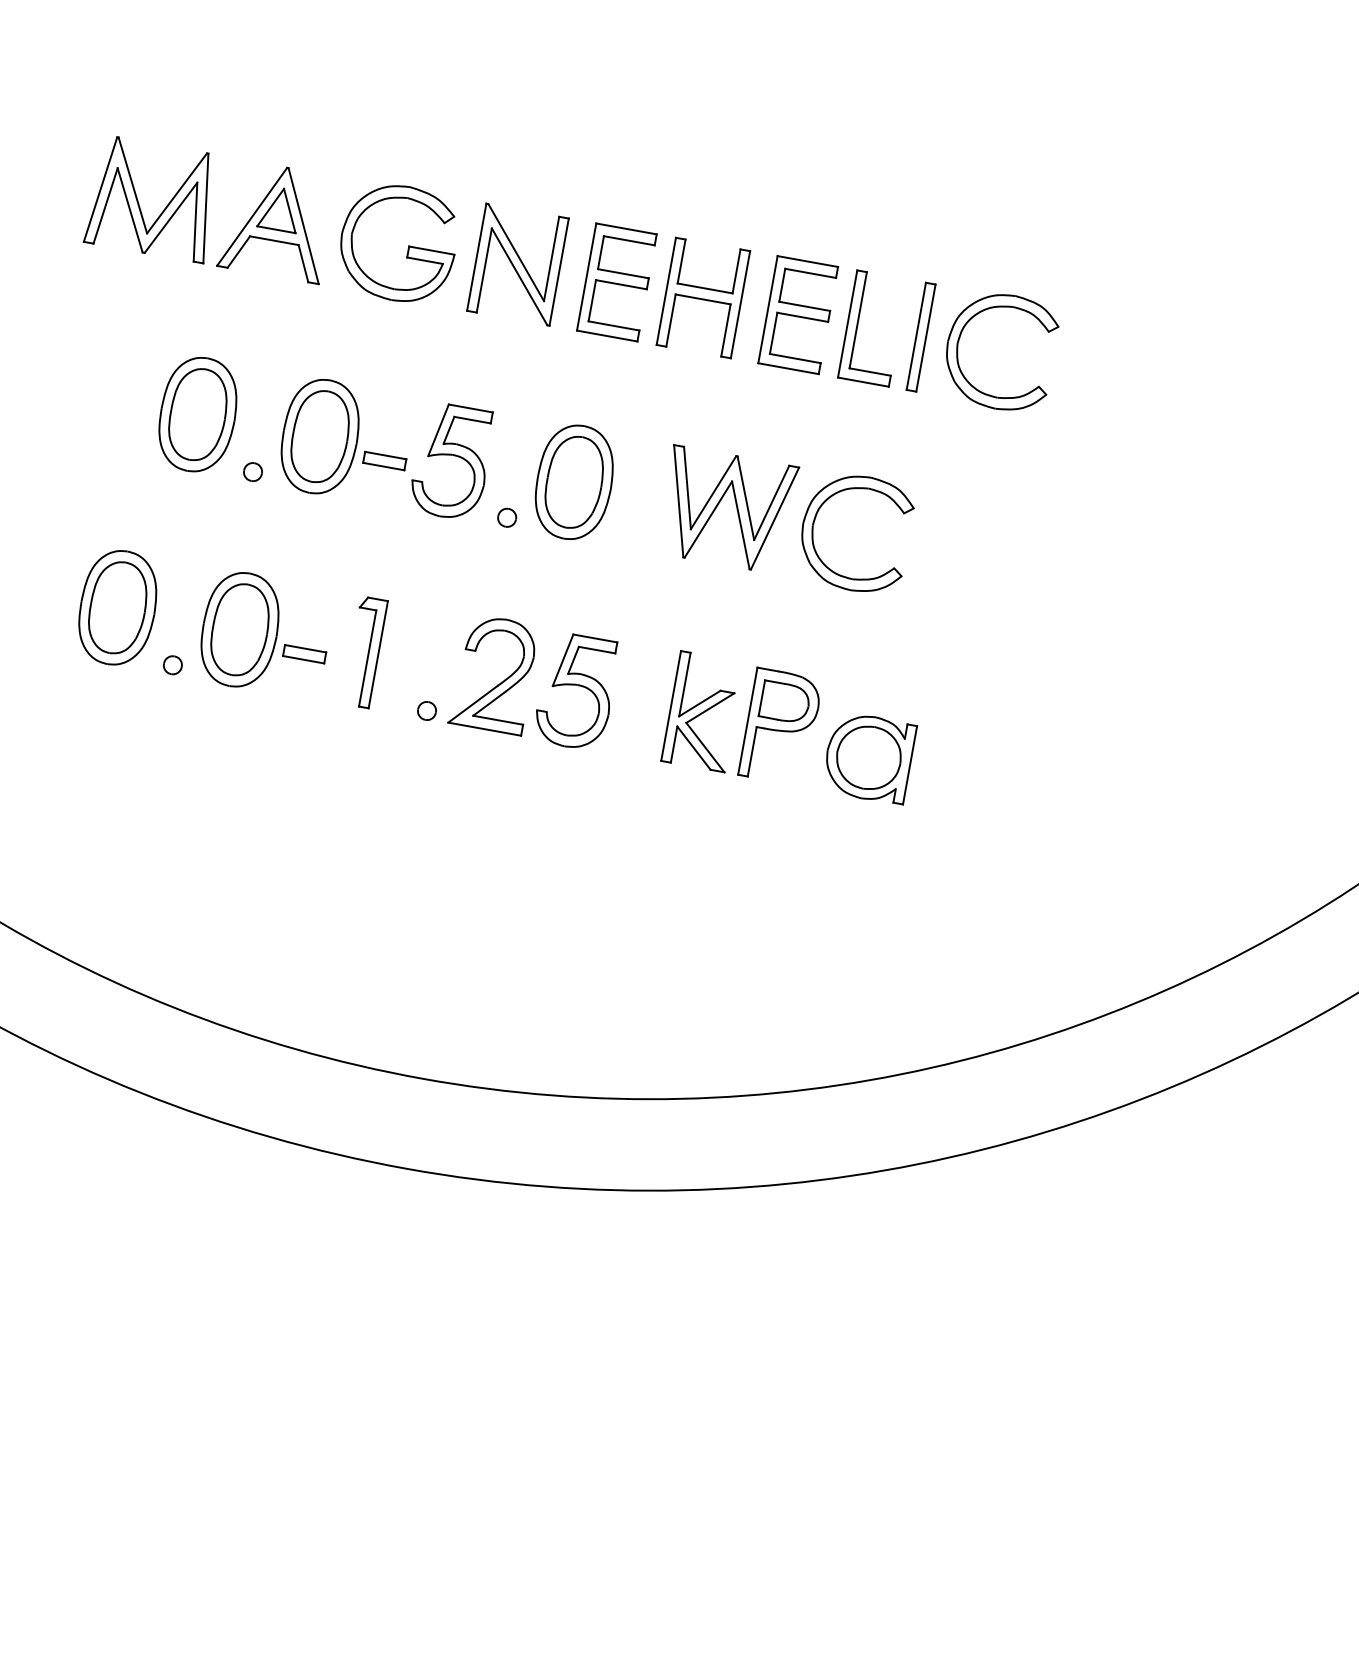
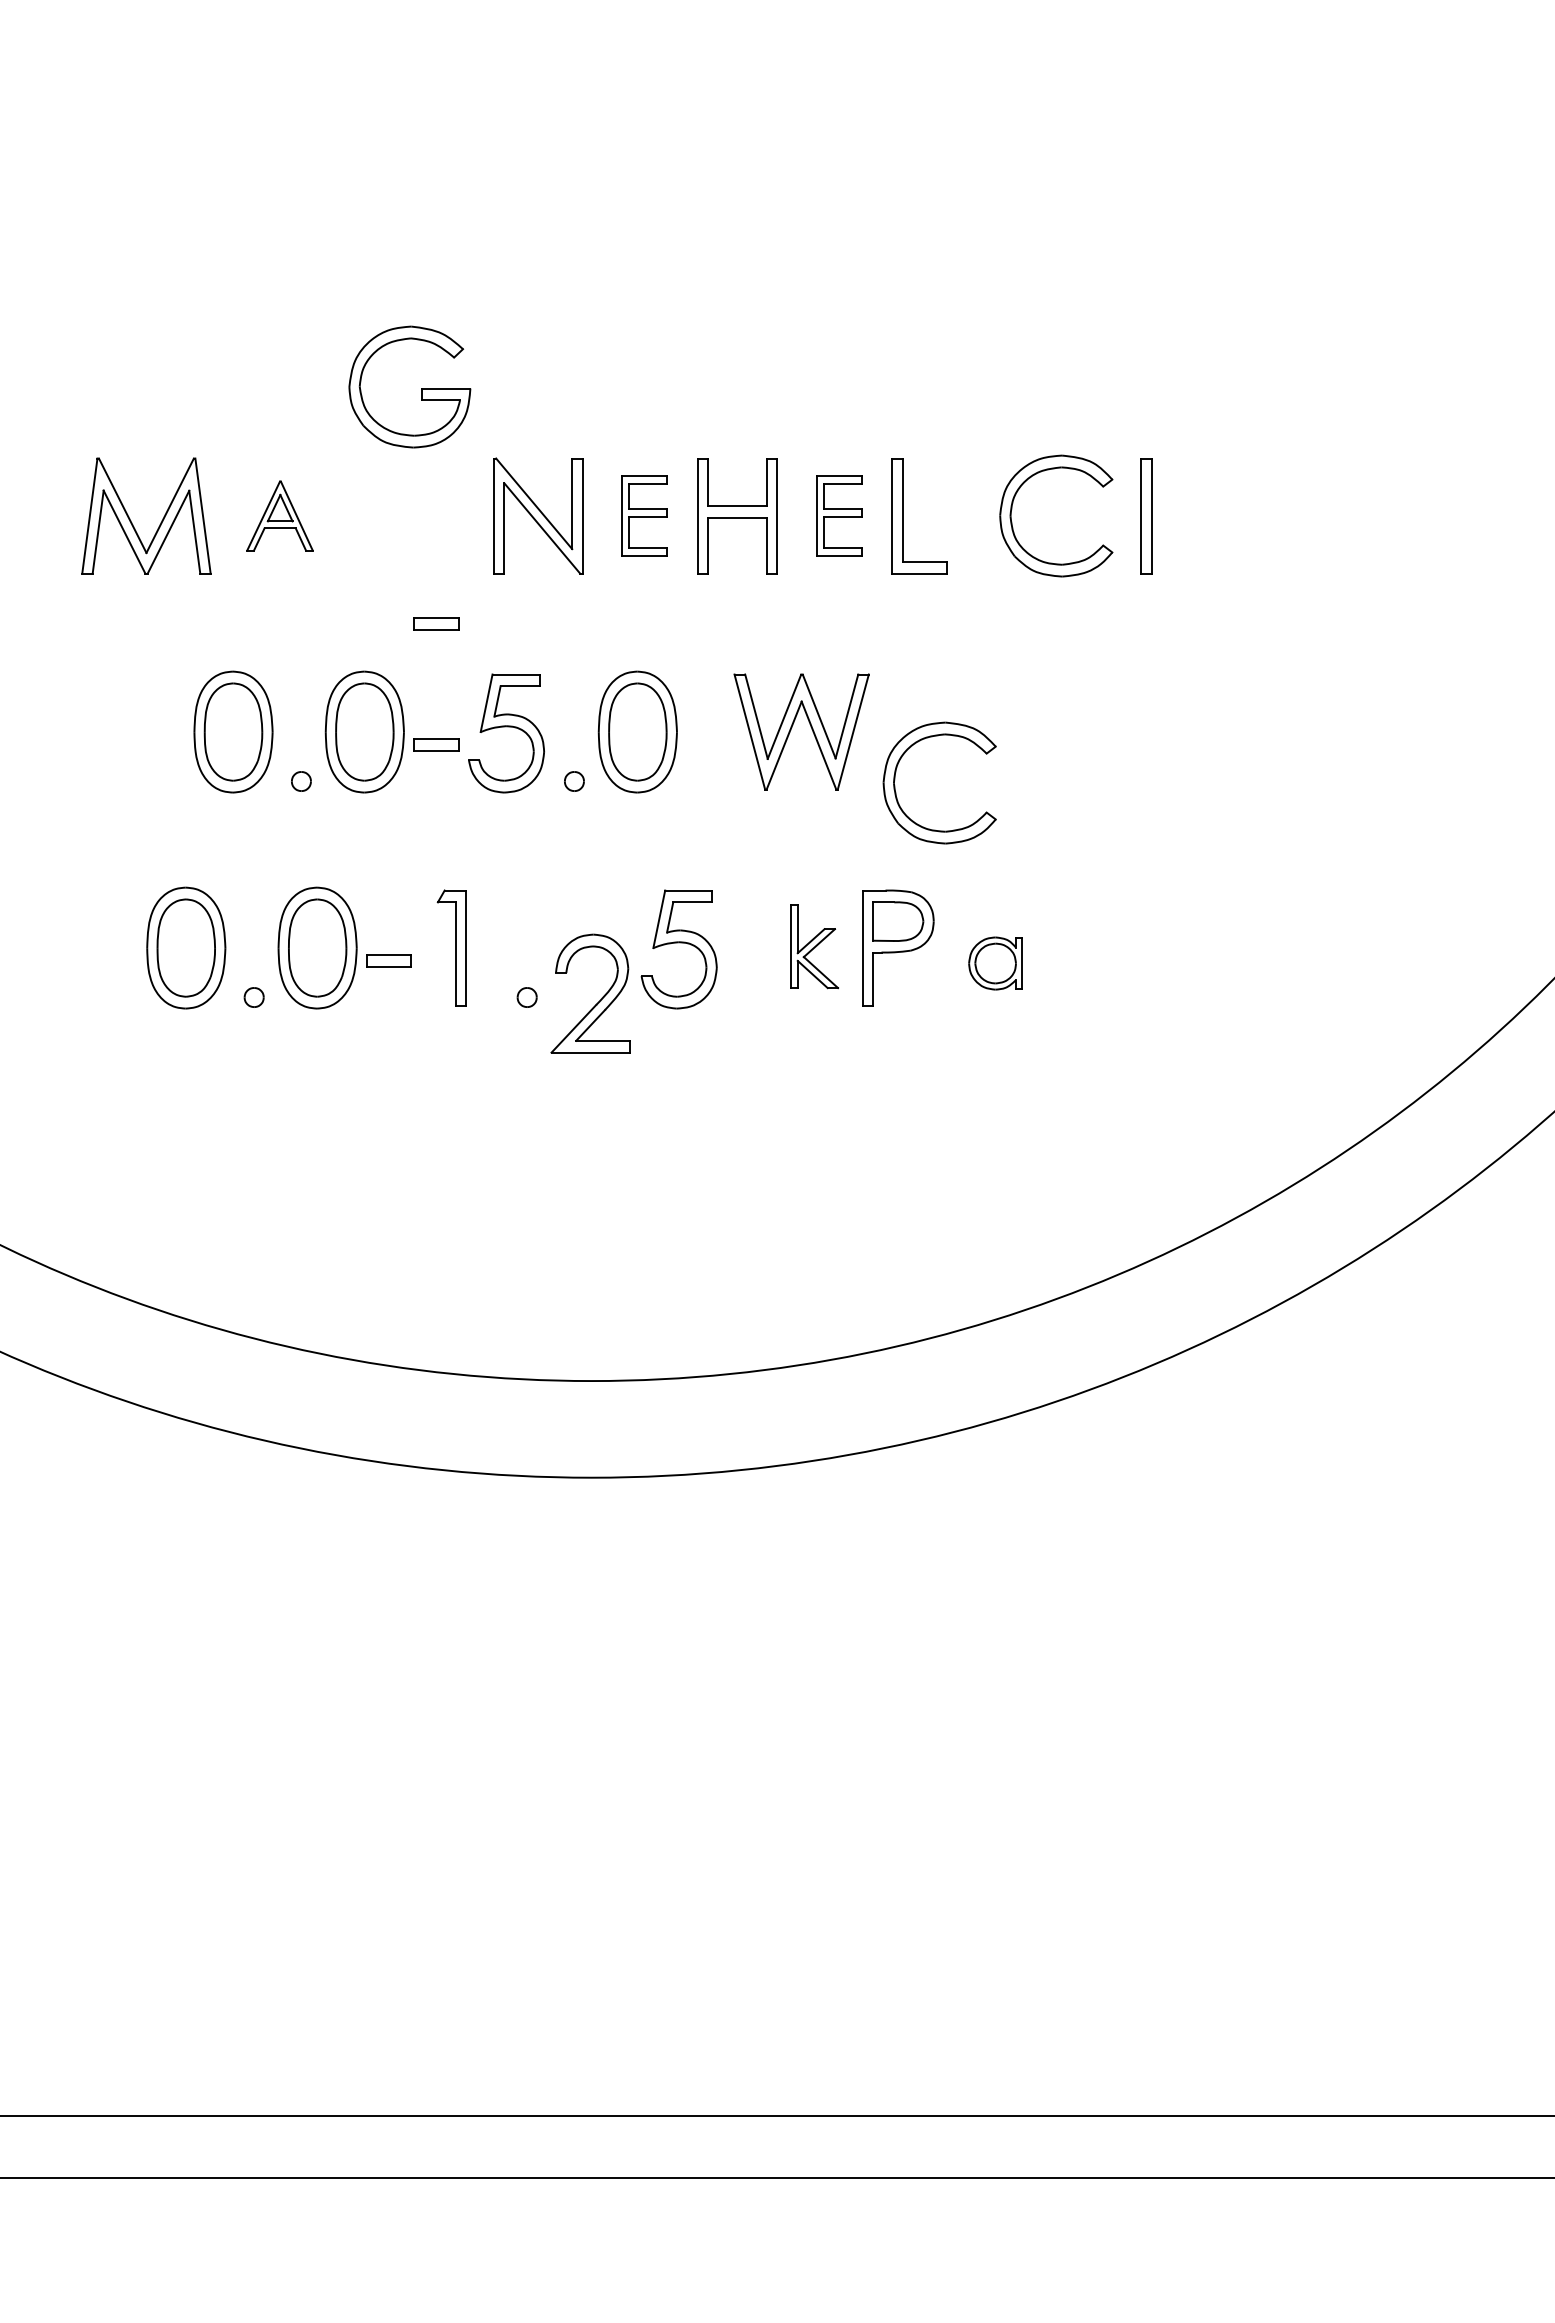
part: (277, 220) -> (279, 515), size x0.6
part: (409, 246) -> (421, 388), moved
part: (616, 282) -> (644, 516), size x0.7
part: (798, 315) -> (839, 516), size x0.7
part: (921, 337) -> (1146, 516), moved
part: (405, 347) -> (436, 623), added
part: (814, 523) -> (895, 780), moved
part: (500, 682) -> (598, 1001), moved
part: (703, 711) -> (814, 946), size x0.7
part: (868, 757) -> (995, 963), size x0.6

